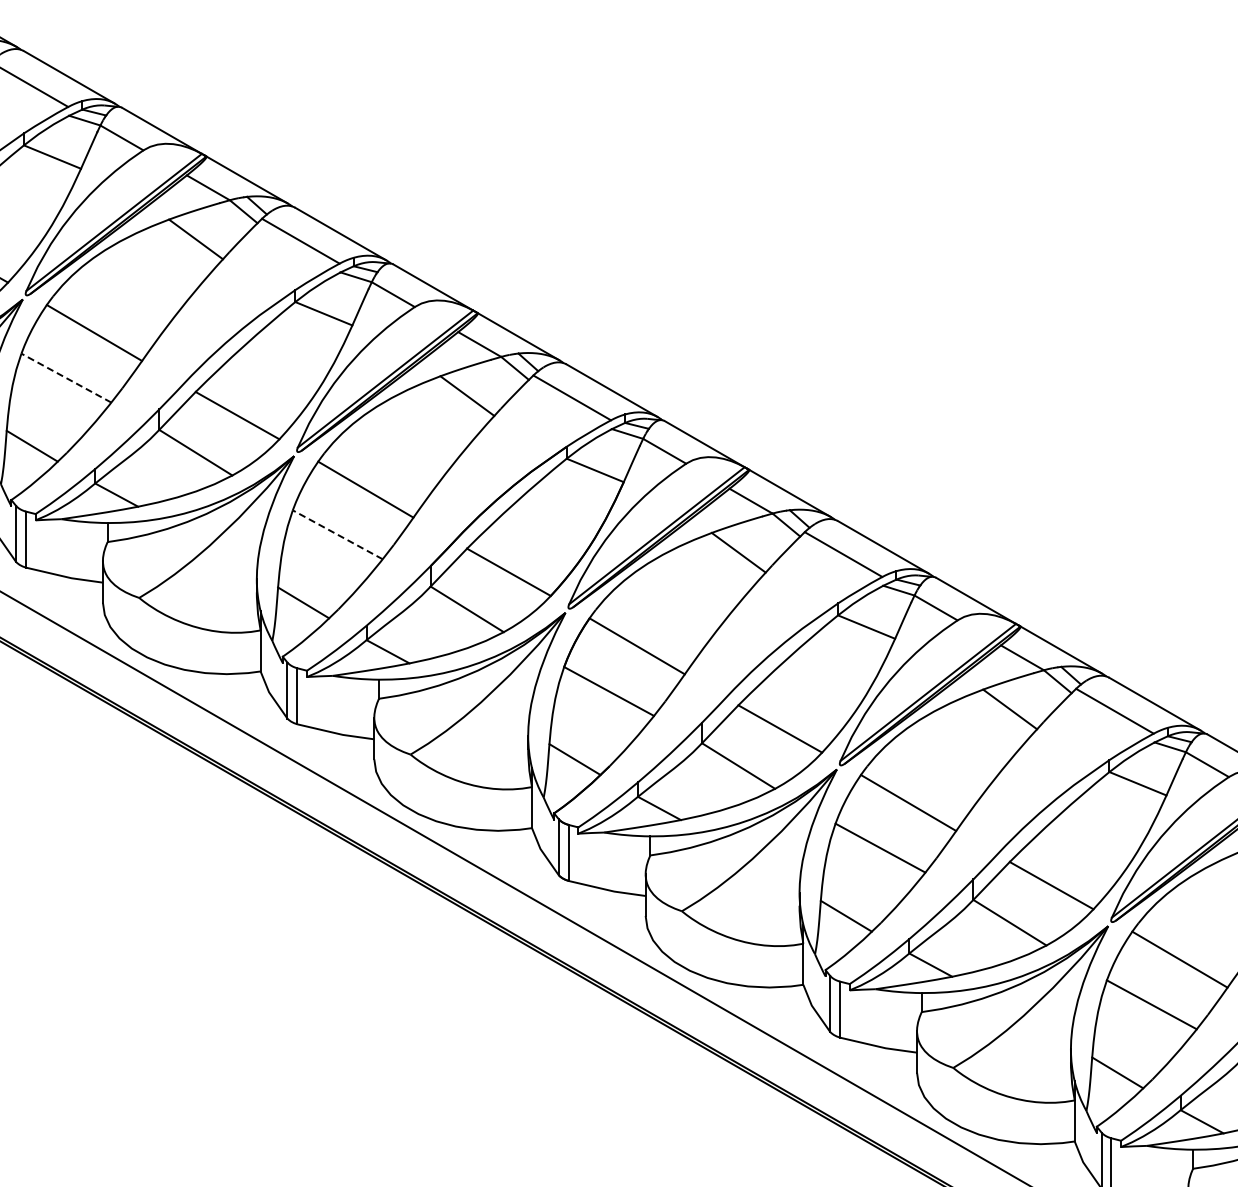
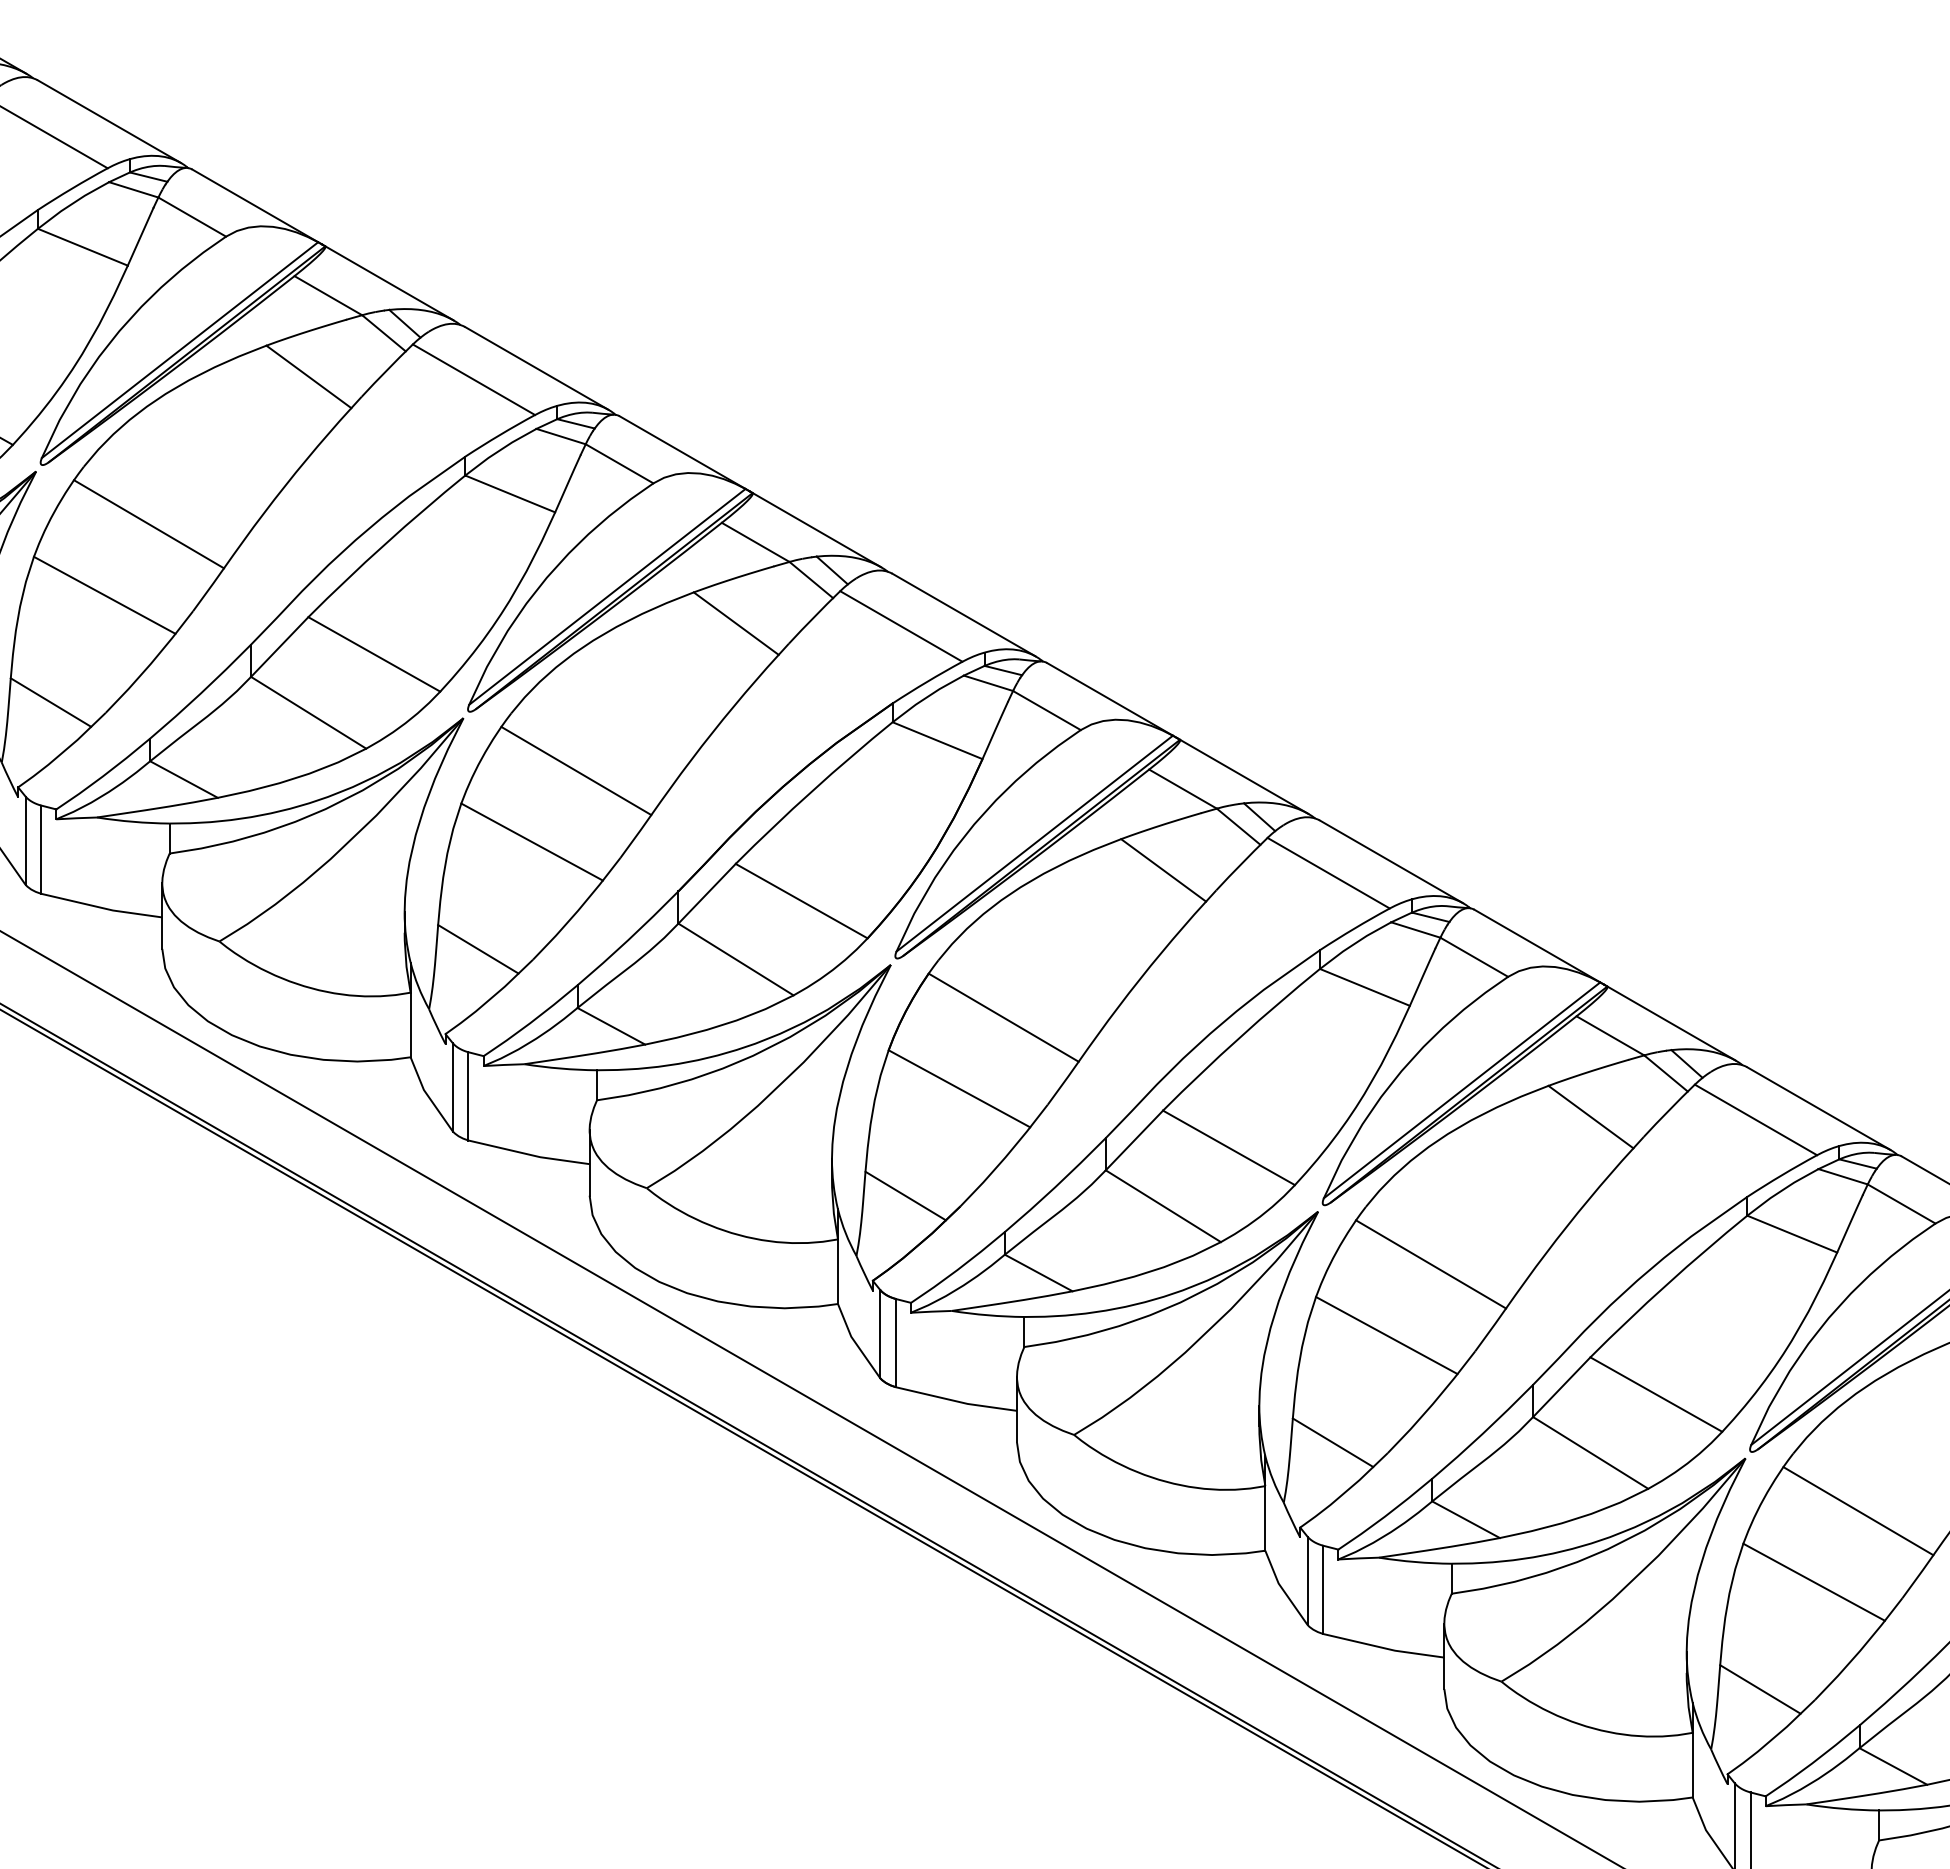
line: (65, 377) -> (103, 594), dashed -> solid
line: (337, 534) -> (531, 841), dashed -> solid

